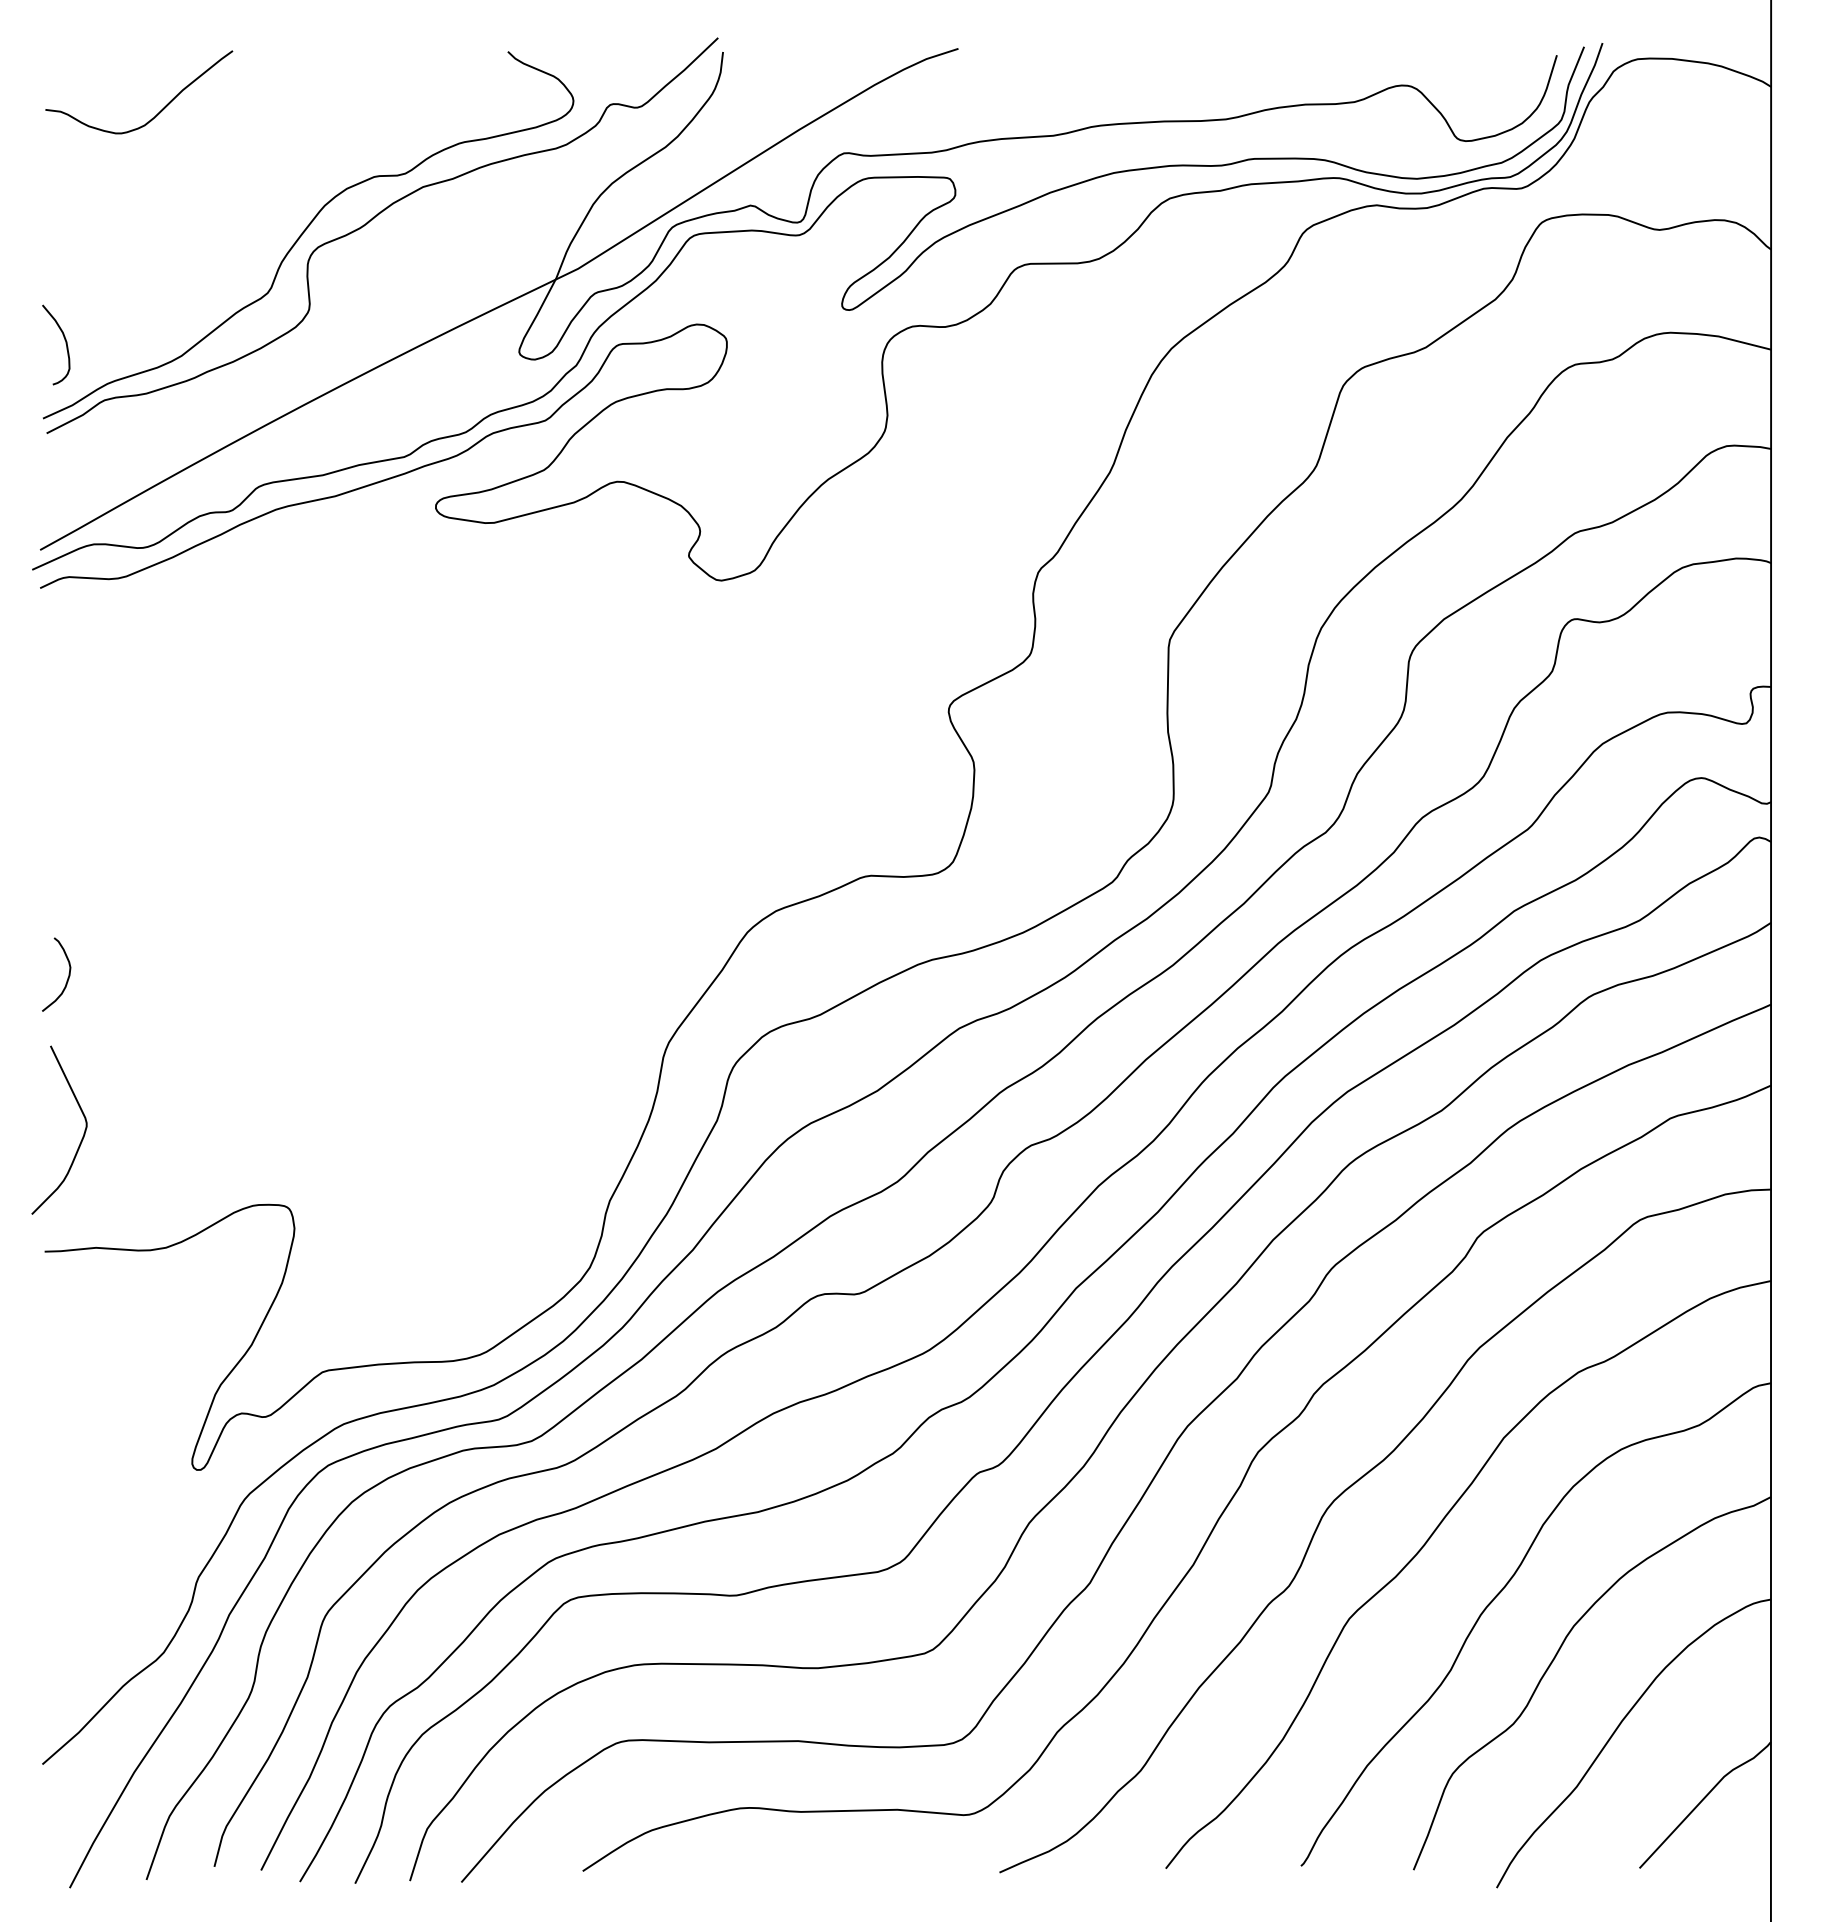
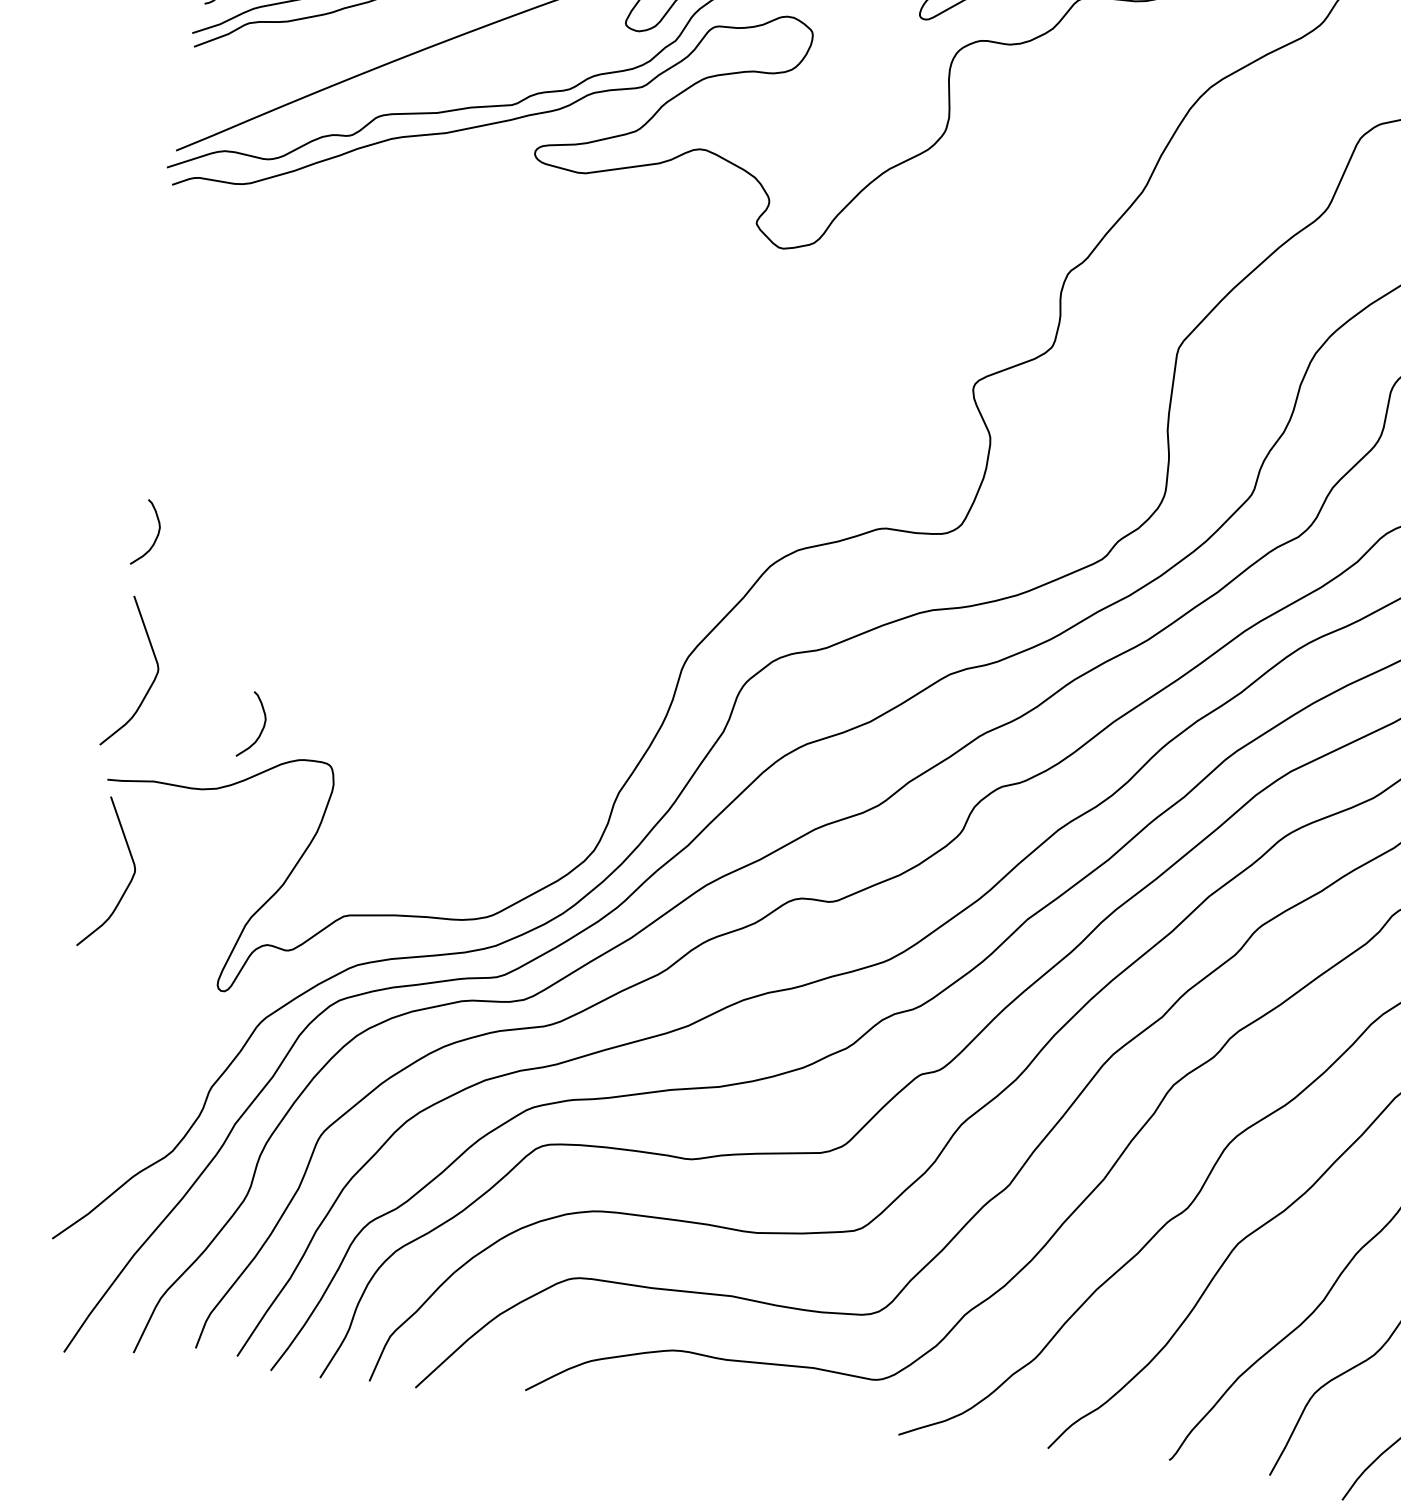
curve: (208, 1175) -> (262, 728), added
curve: (81, 1362) -> (128, 882), added

